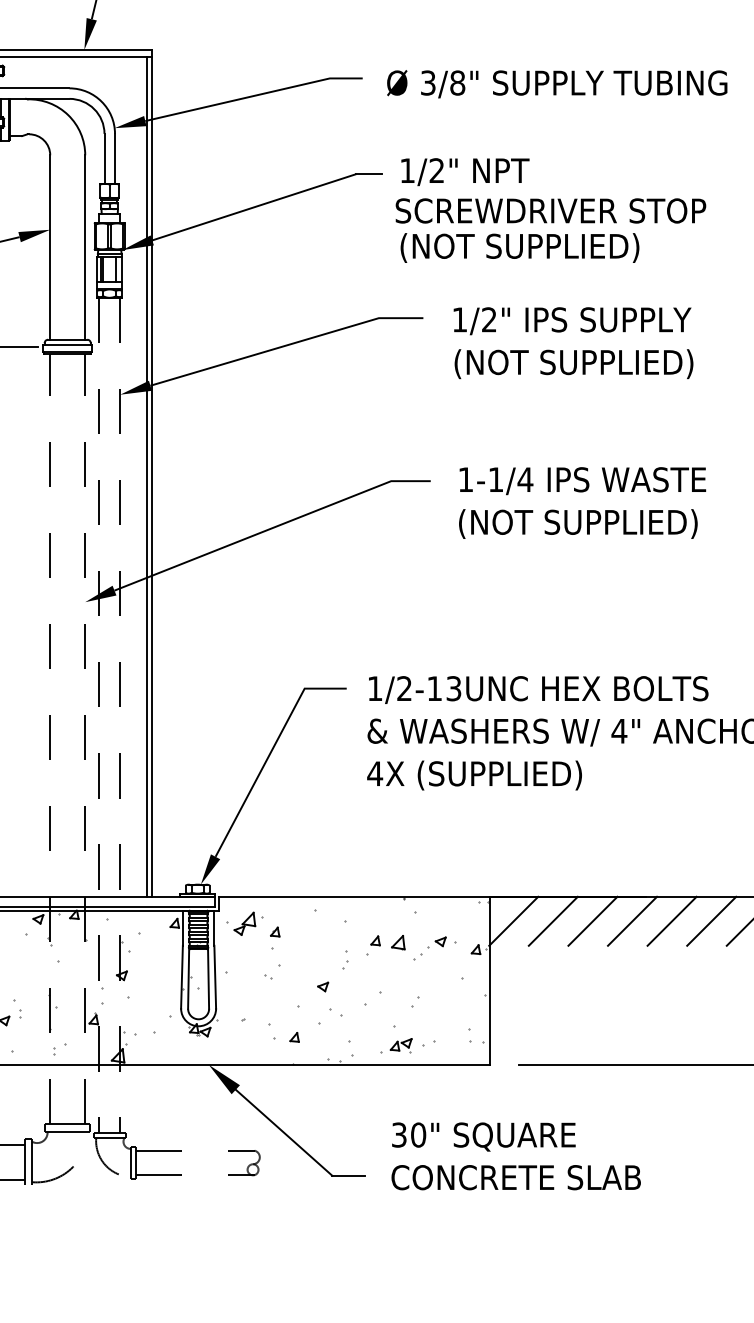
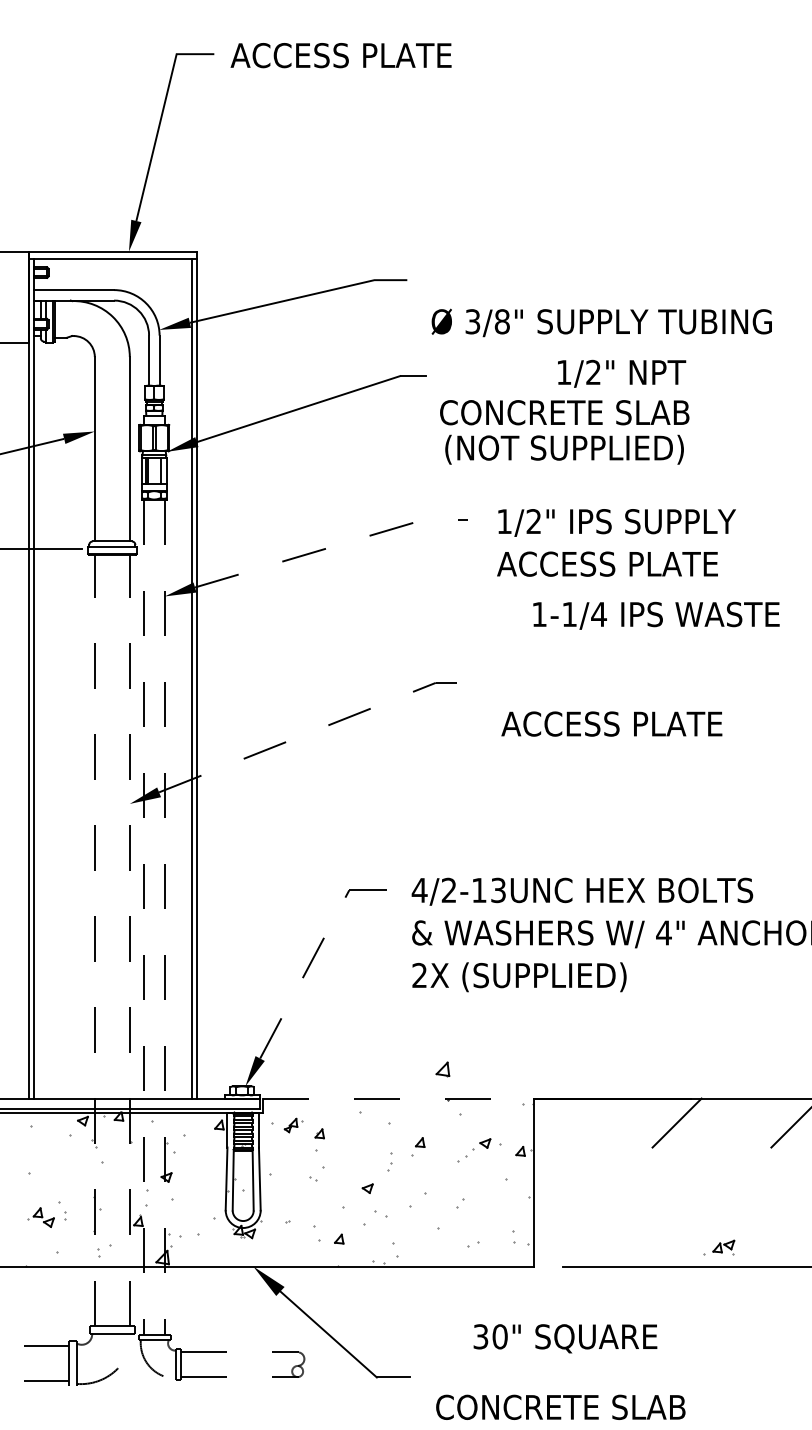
text: (556, 83) -> (601, 322), moved
text: (465, 171) -> (622, 373), moved
text: (550, 210) -> (595, 412), SCREWDRIVER STOP -> CONCRETE SLAB
line: (286, 345) -> (331, 547), solid -> dashed
text: (572, 363) -> (617, 565), (NOT SUPPLIED) -> ACCESS PLATE
text: (582, 480) -> (656, 615), moved
text: (576, 523) -> (621, 725), (NOT SUPPLIED) -> ACCESS PLATE
line: (271, 527) -> (316, 729), solid -> dashed
text: (374, 688) -> (419, 890), 1/2-13UNC -> 4/2-13UNC
line: (270, 752) -> (315, 954), solid -> dashed
text: (374, 772) -> (419, 974), 4X -> 2X
line: (353, 896) -> (398, 1098), solid -> dashed
line: (512, 920) -> (557, 1122), removed
line: (552, 920) -> (597, 1122), removed
line: (592, 920) -> (637, 1122), removed
line: (671, 920) -> (716, 1122), removed
line: (710, 920) -> (755, 1122), removed
part: (248, 923) -> (293, 1125), size x0.6
part: (397, 942) -> (442, 1069), moved
part: (396, 1045) -> (719, 1247), moved
text: (483, 1136) -> (565, 1338), moved
text: (515, 1176) -> (560, 1406), moved

